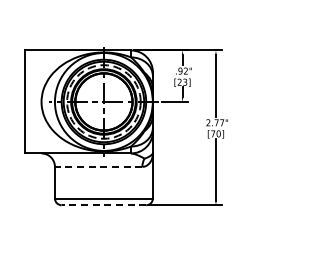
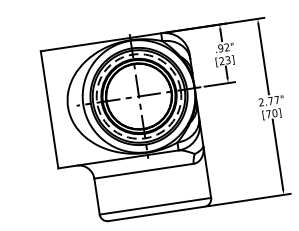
line: (98, 166) -> (143, 170), dashed -> solid
line: (103, 205) -> (156, 214), dashed -> solid

